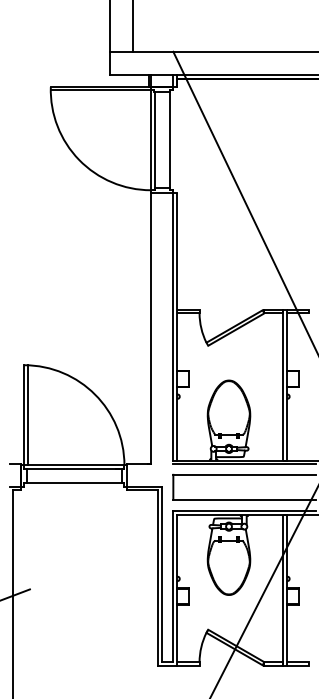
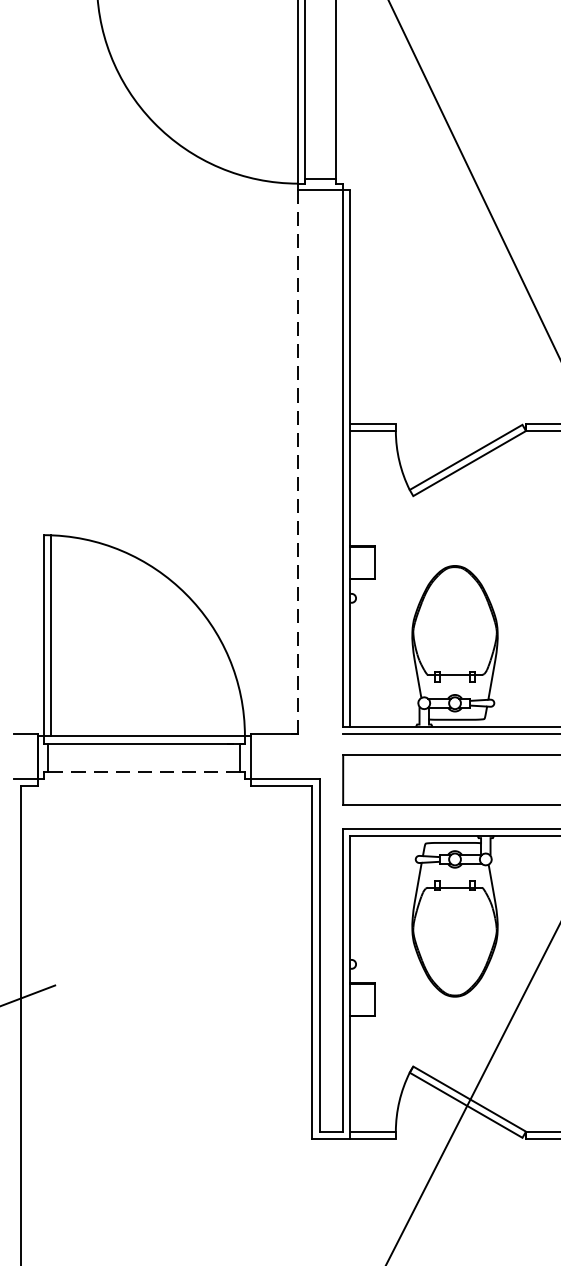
line: (150, 328) -> (297, 461), solid -> dashed
line: (74, 483) -> (144, 772), solid -> dashed

